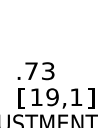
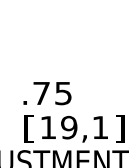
text: (48, 70) -> (63, 92), .73 -> .75

